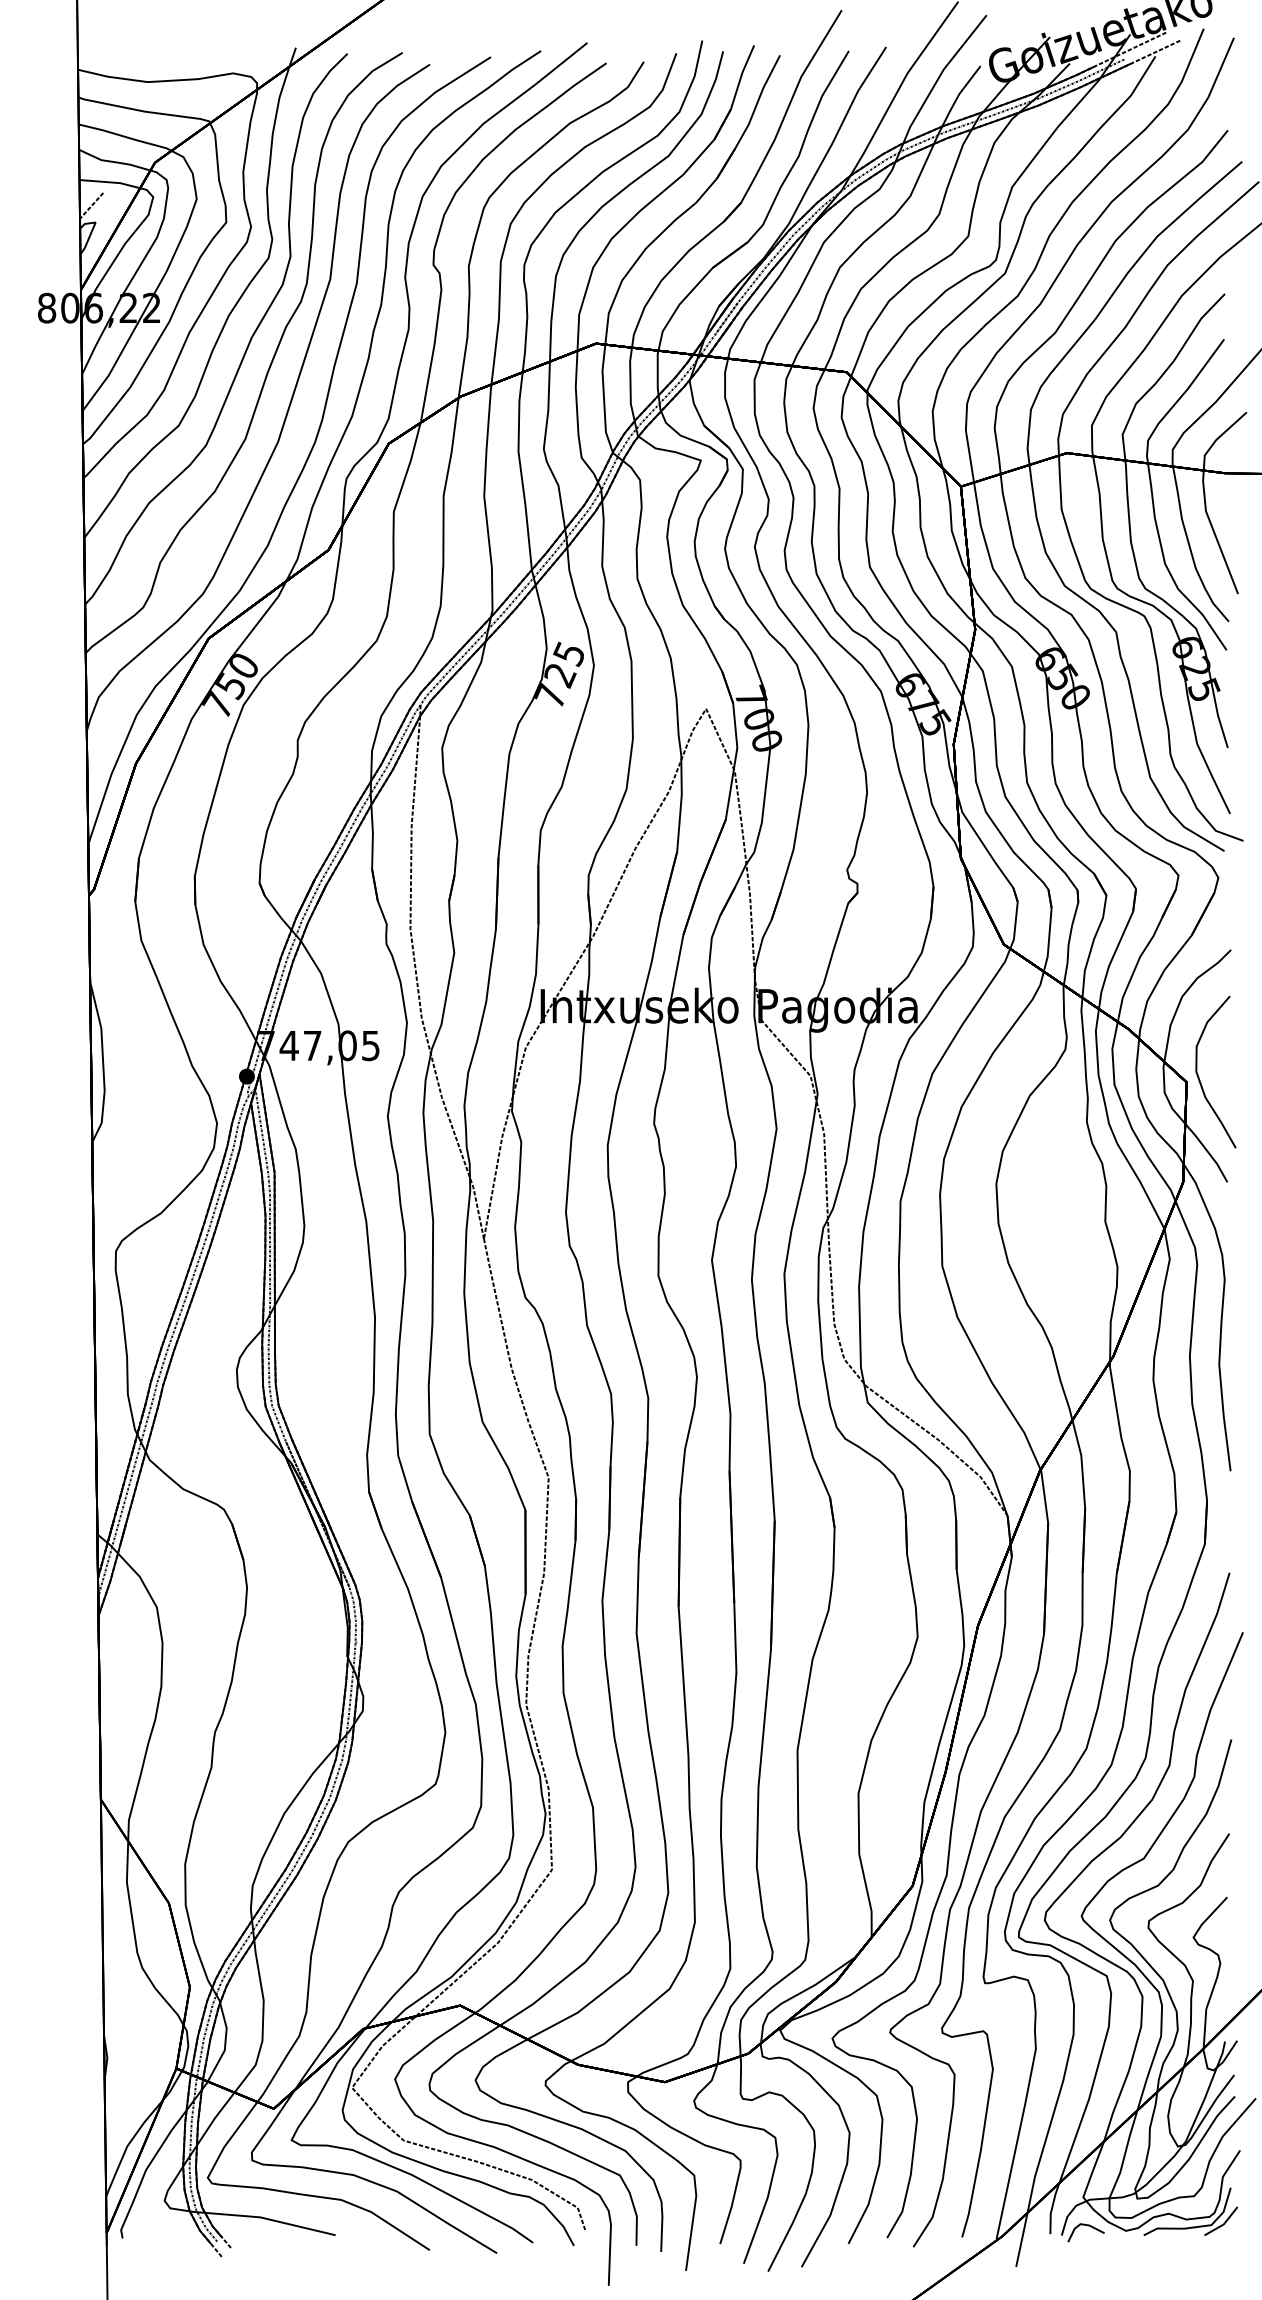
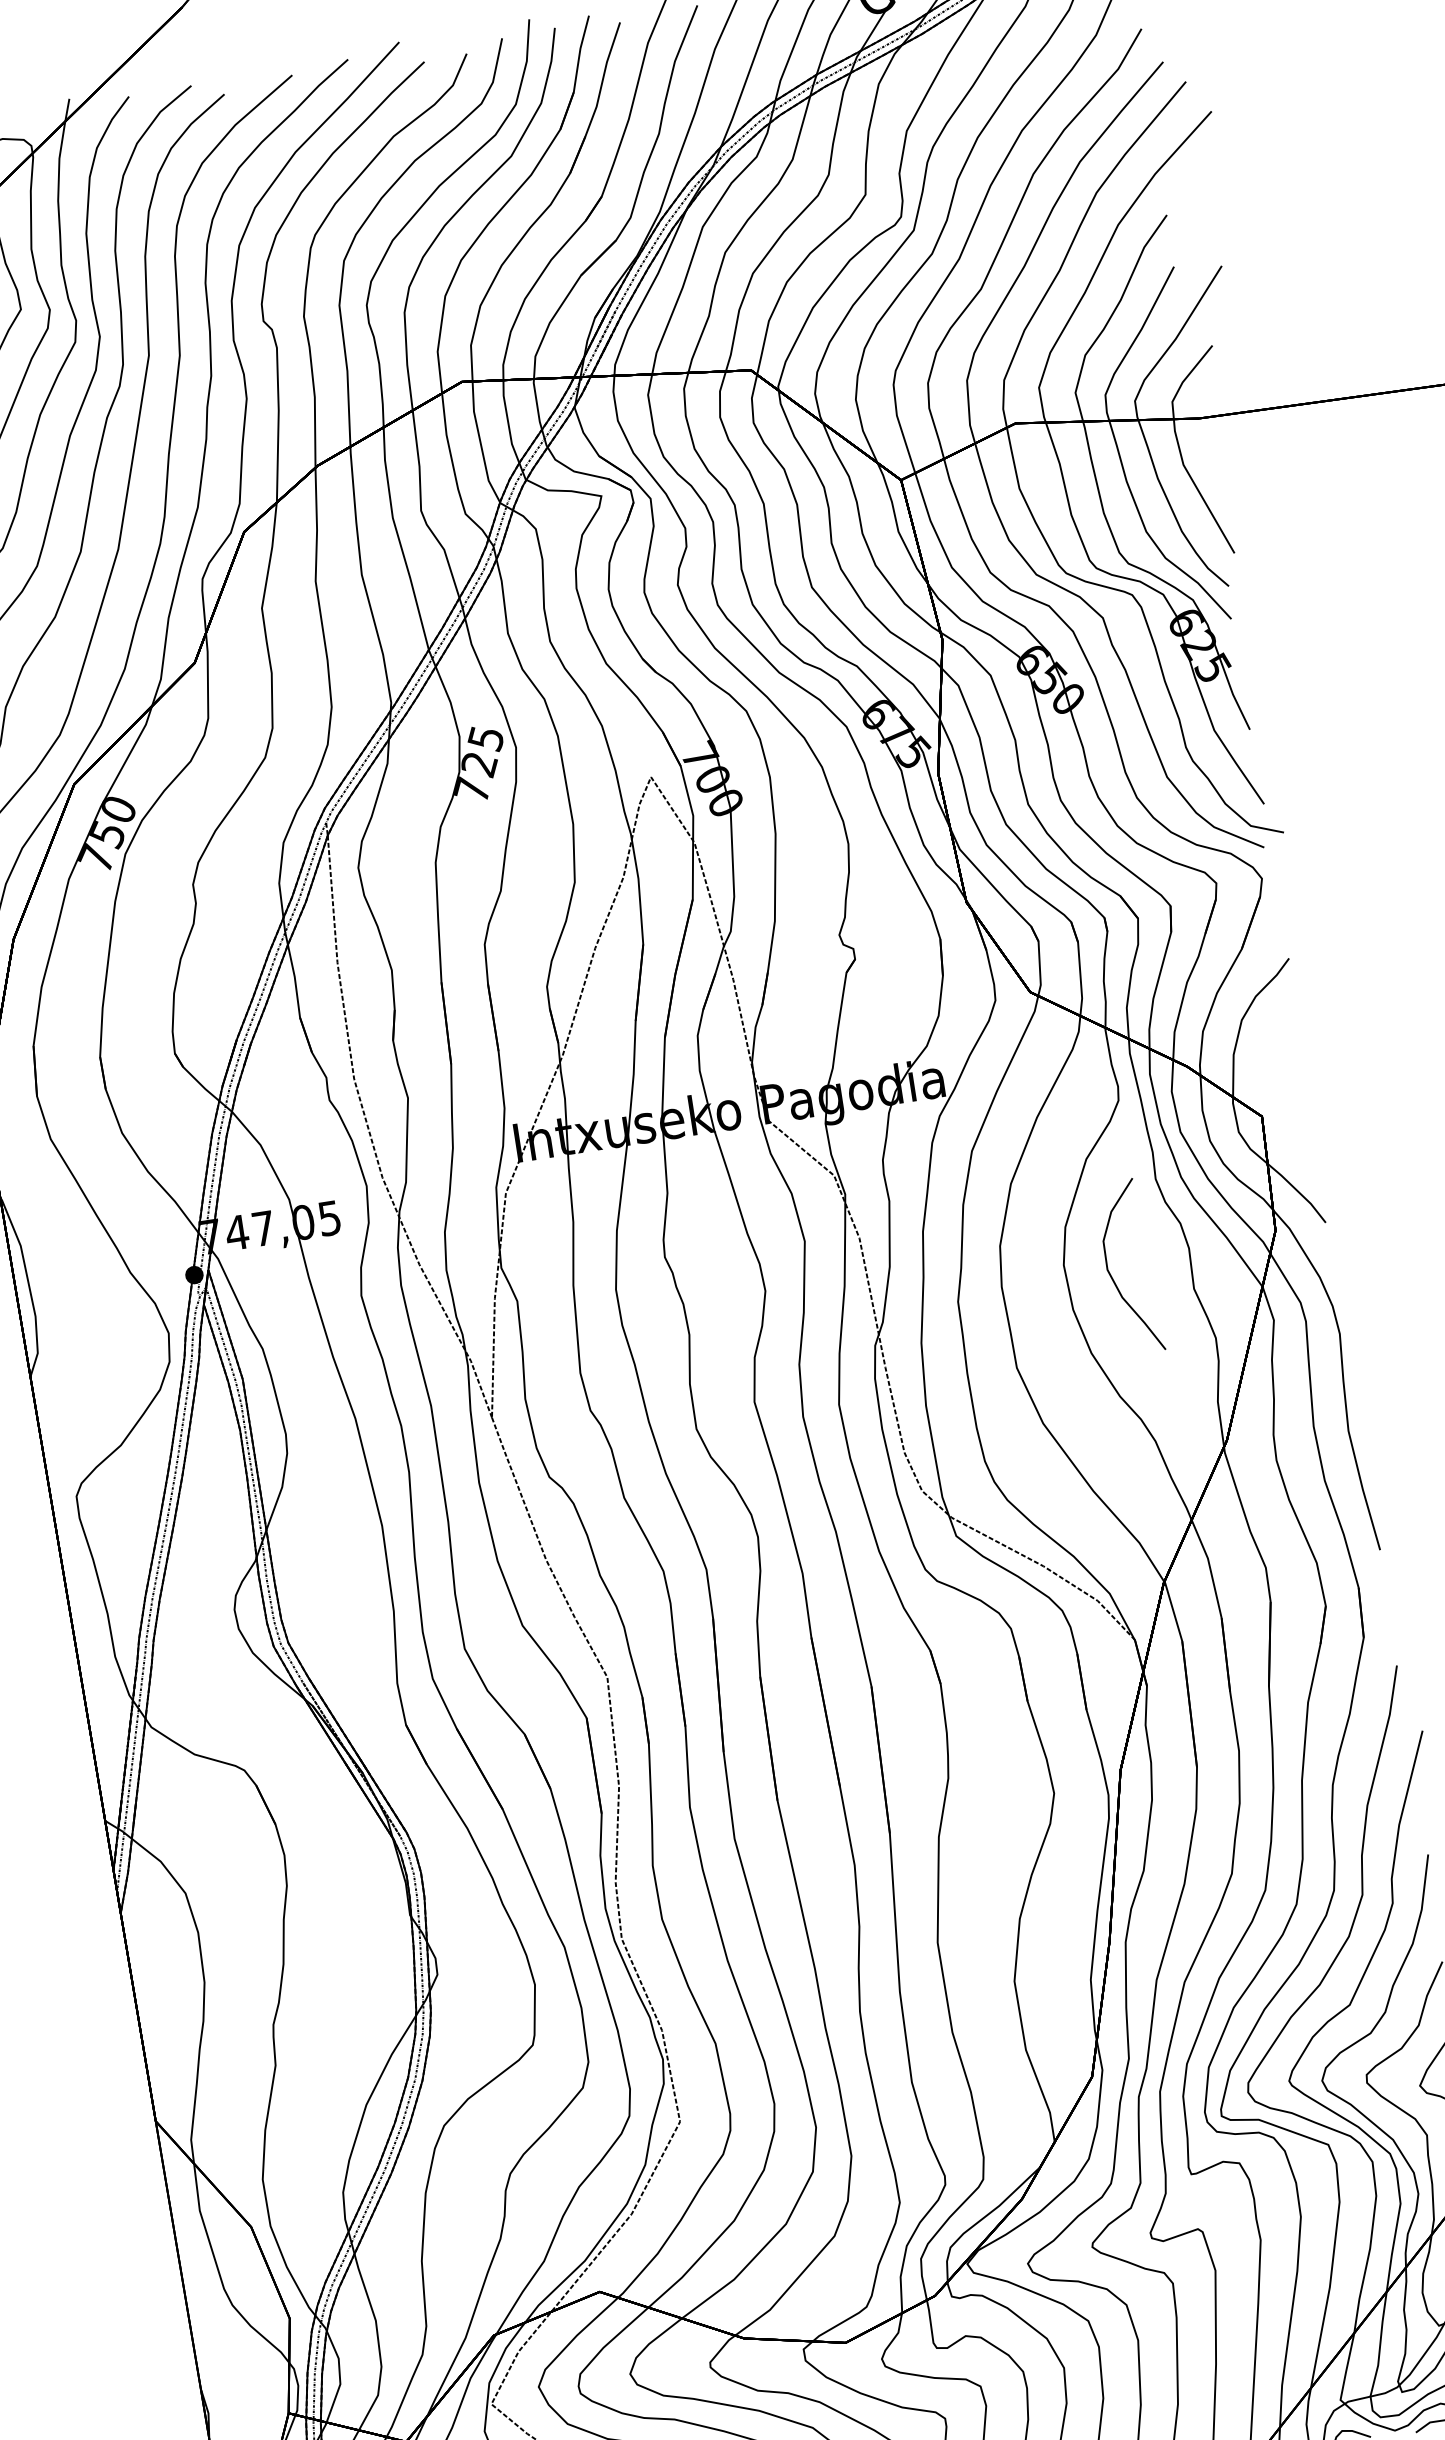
part: (1199, 1077) -> (1112, 1275), moved

